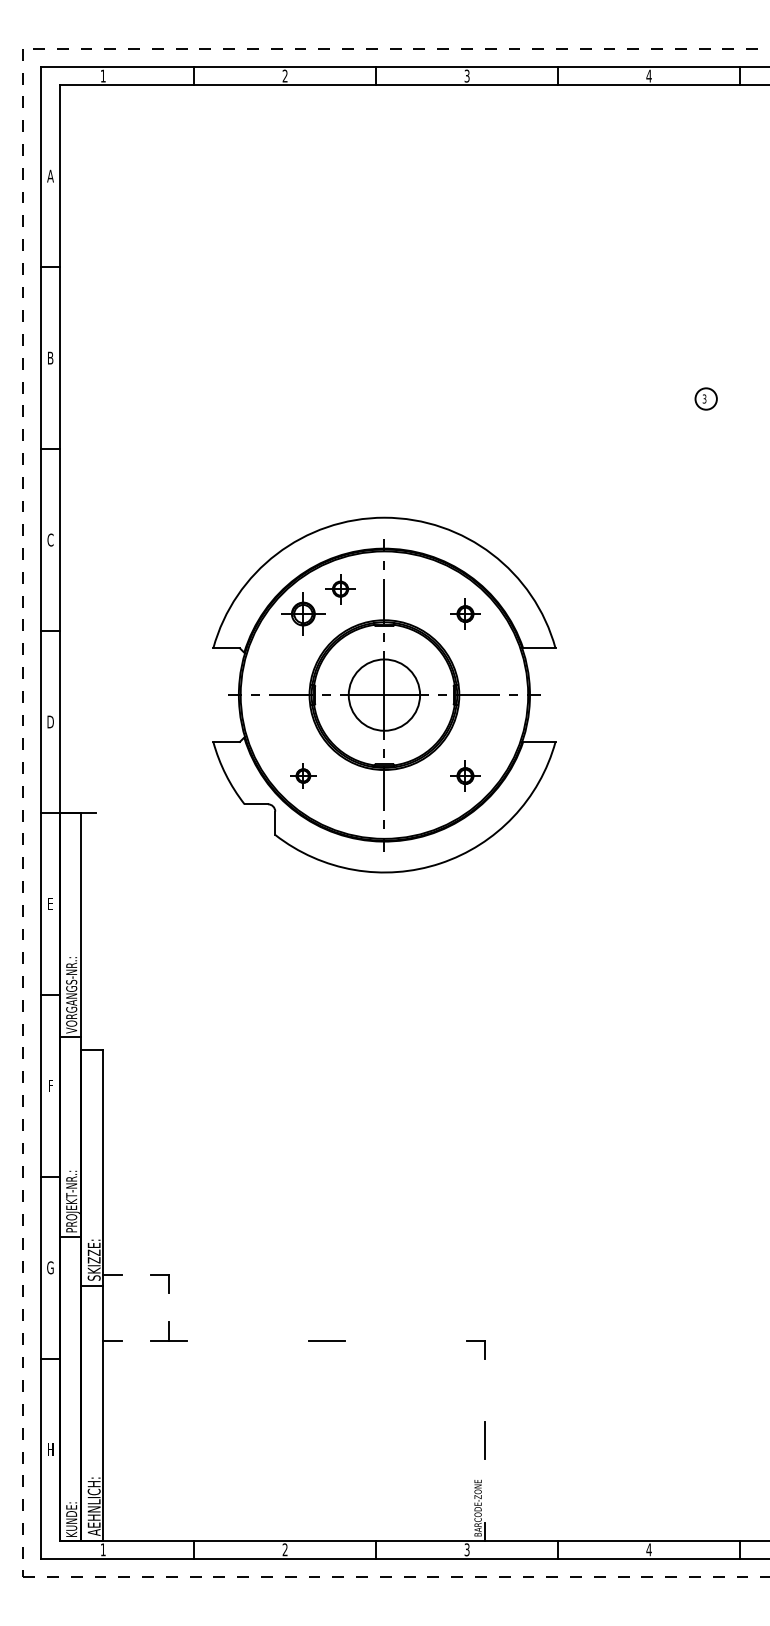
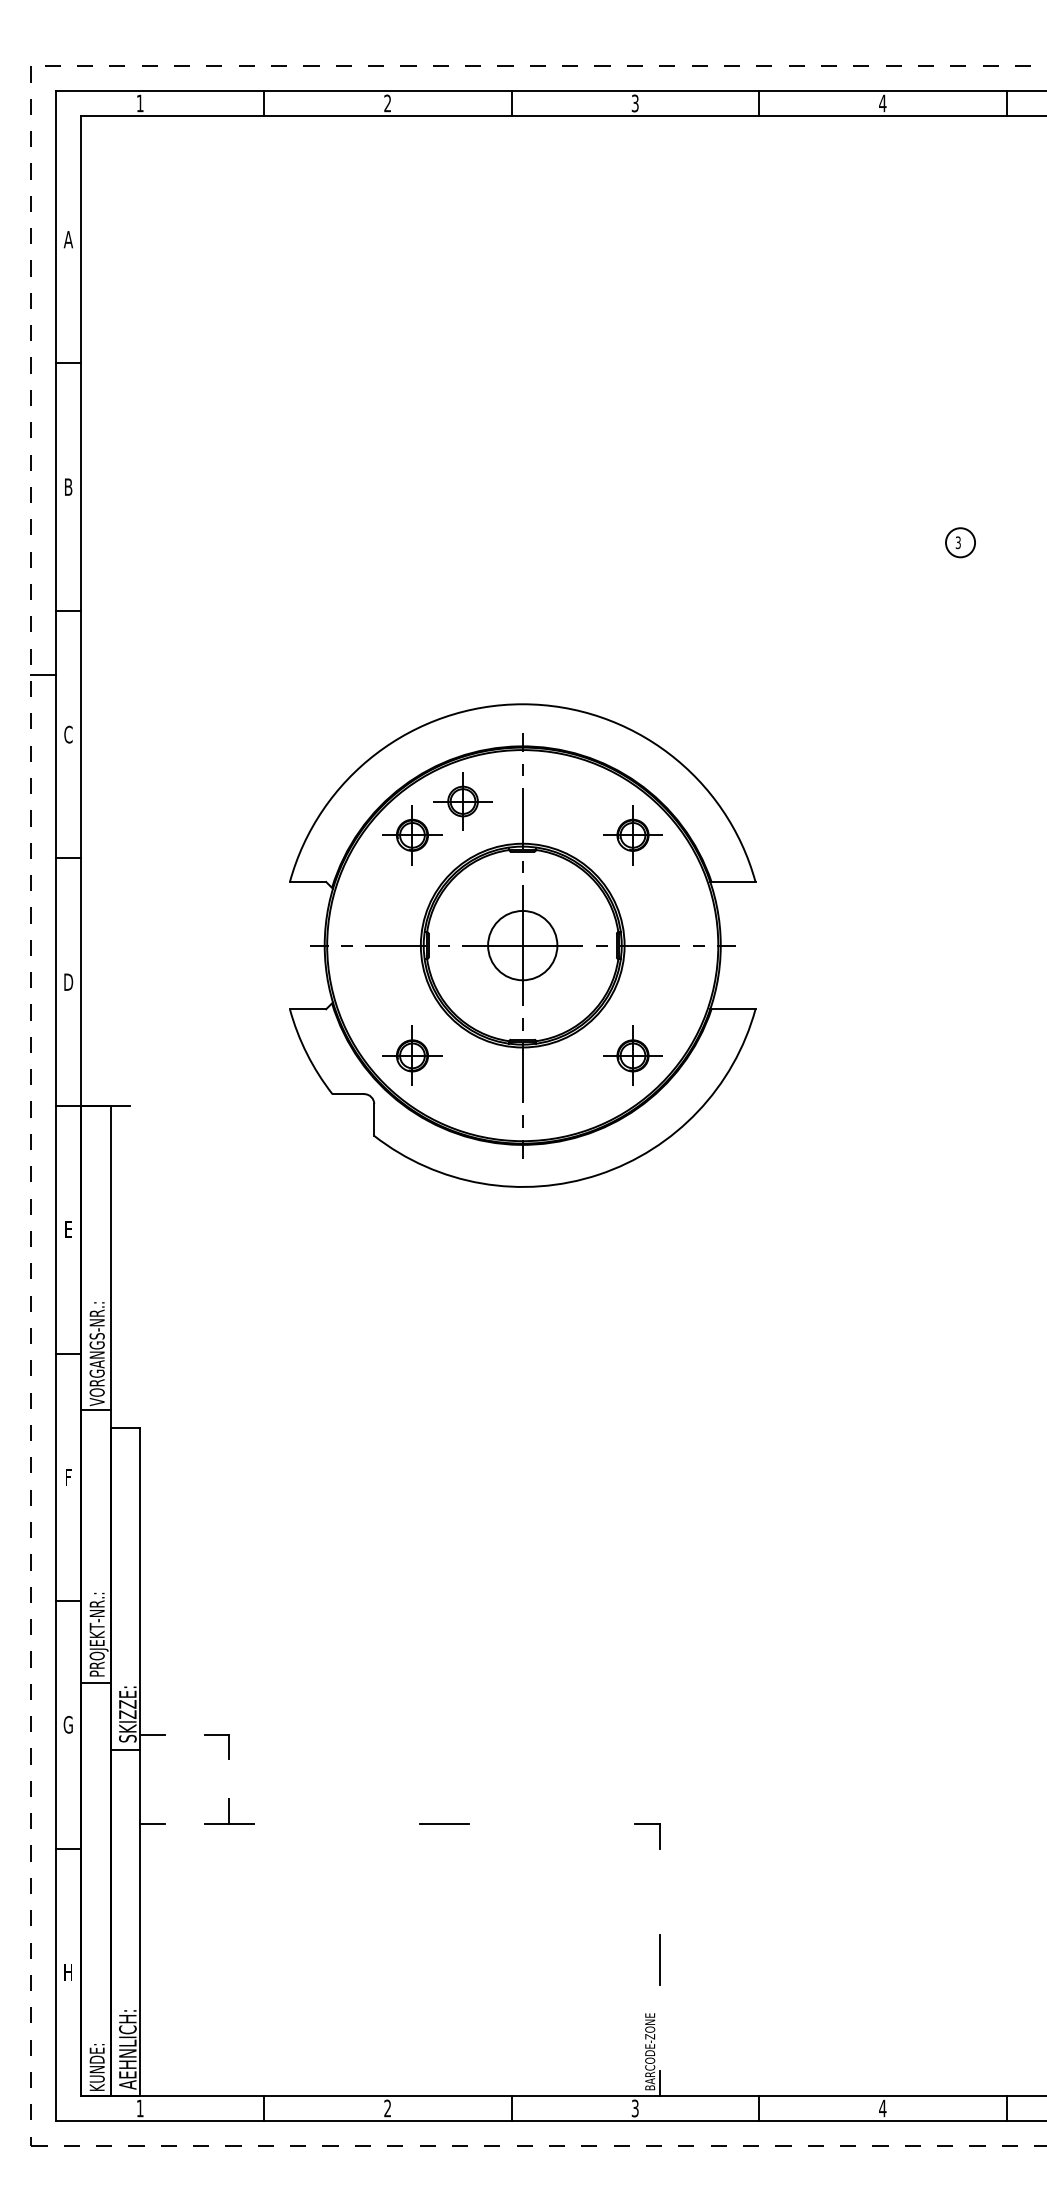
line: (32, 496) -> (43, 675), added
part: (340, 589) -> (462, 801), size x1.43
part: (465, 614) -> (632, 835), size x1.43
circle: (384, 695) -> (522, 945), size x0.71
part: (303, 775) -> (412, 1055), size x1.67
part: (465, 775) -> (632, 1055), size x1.43

